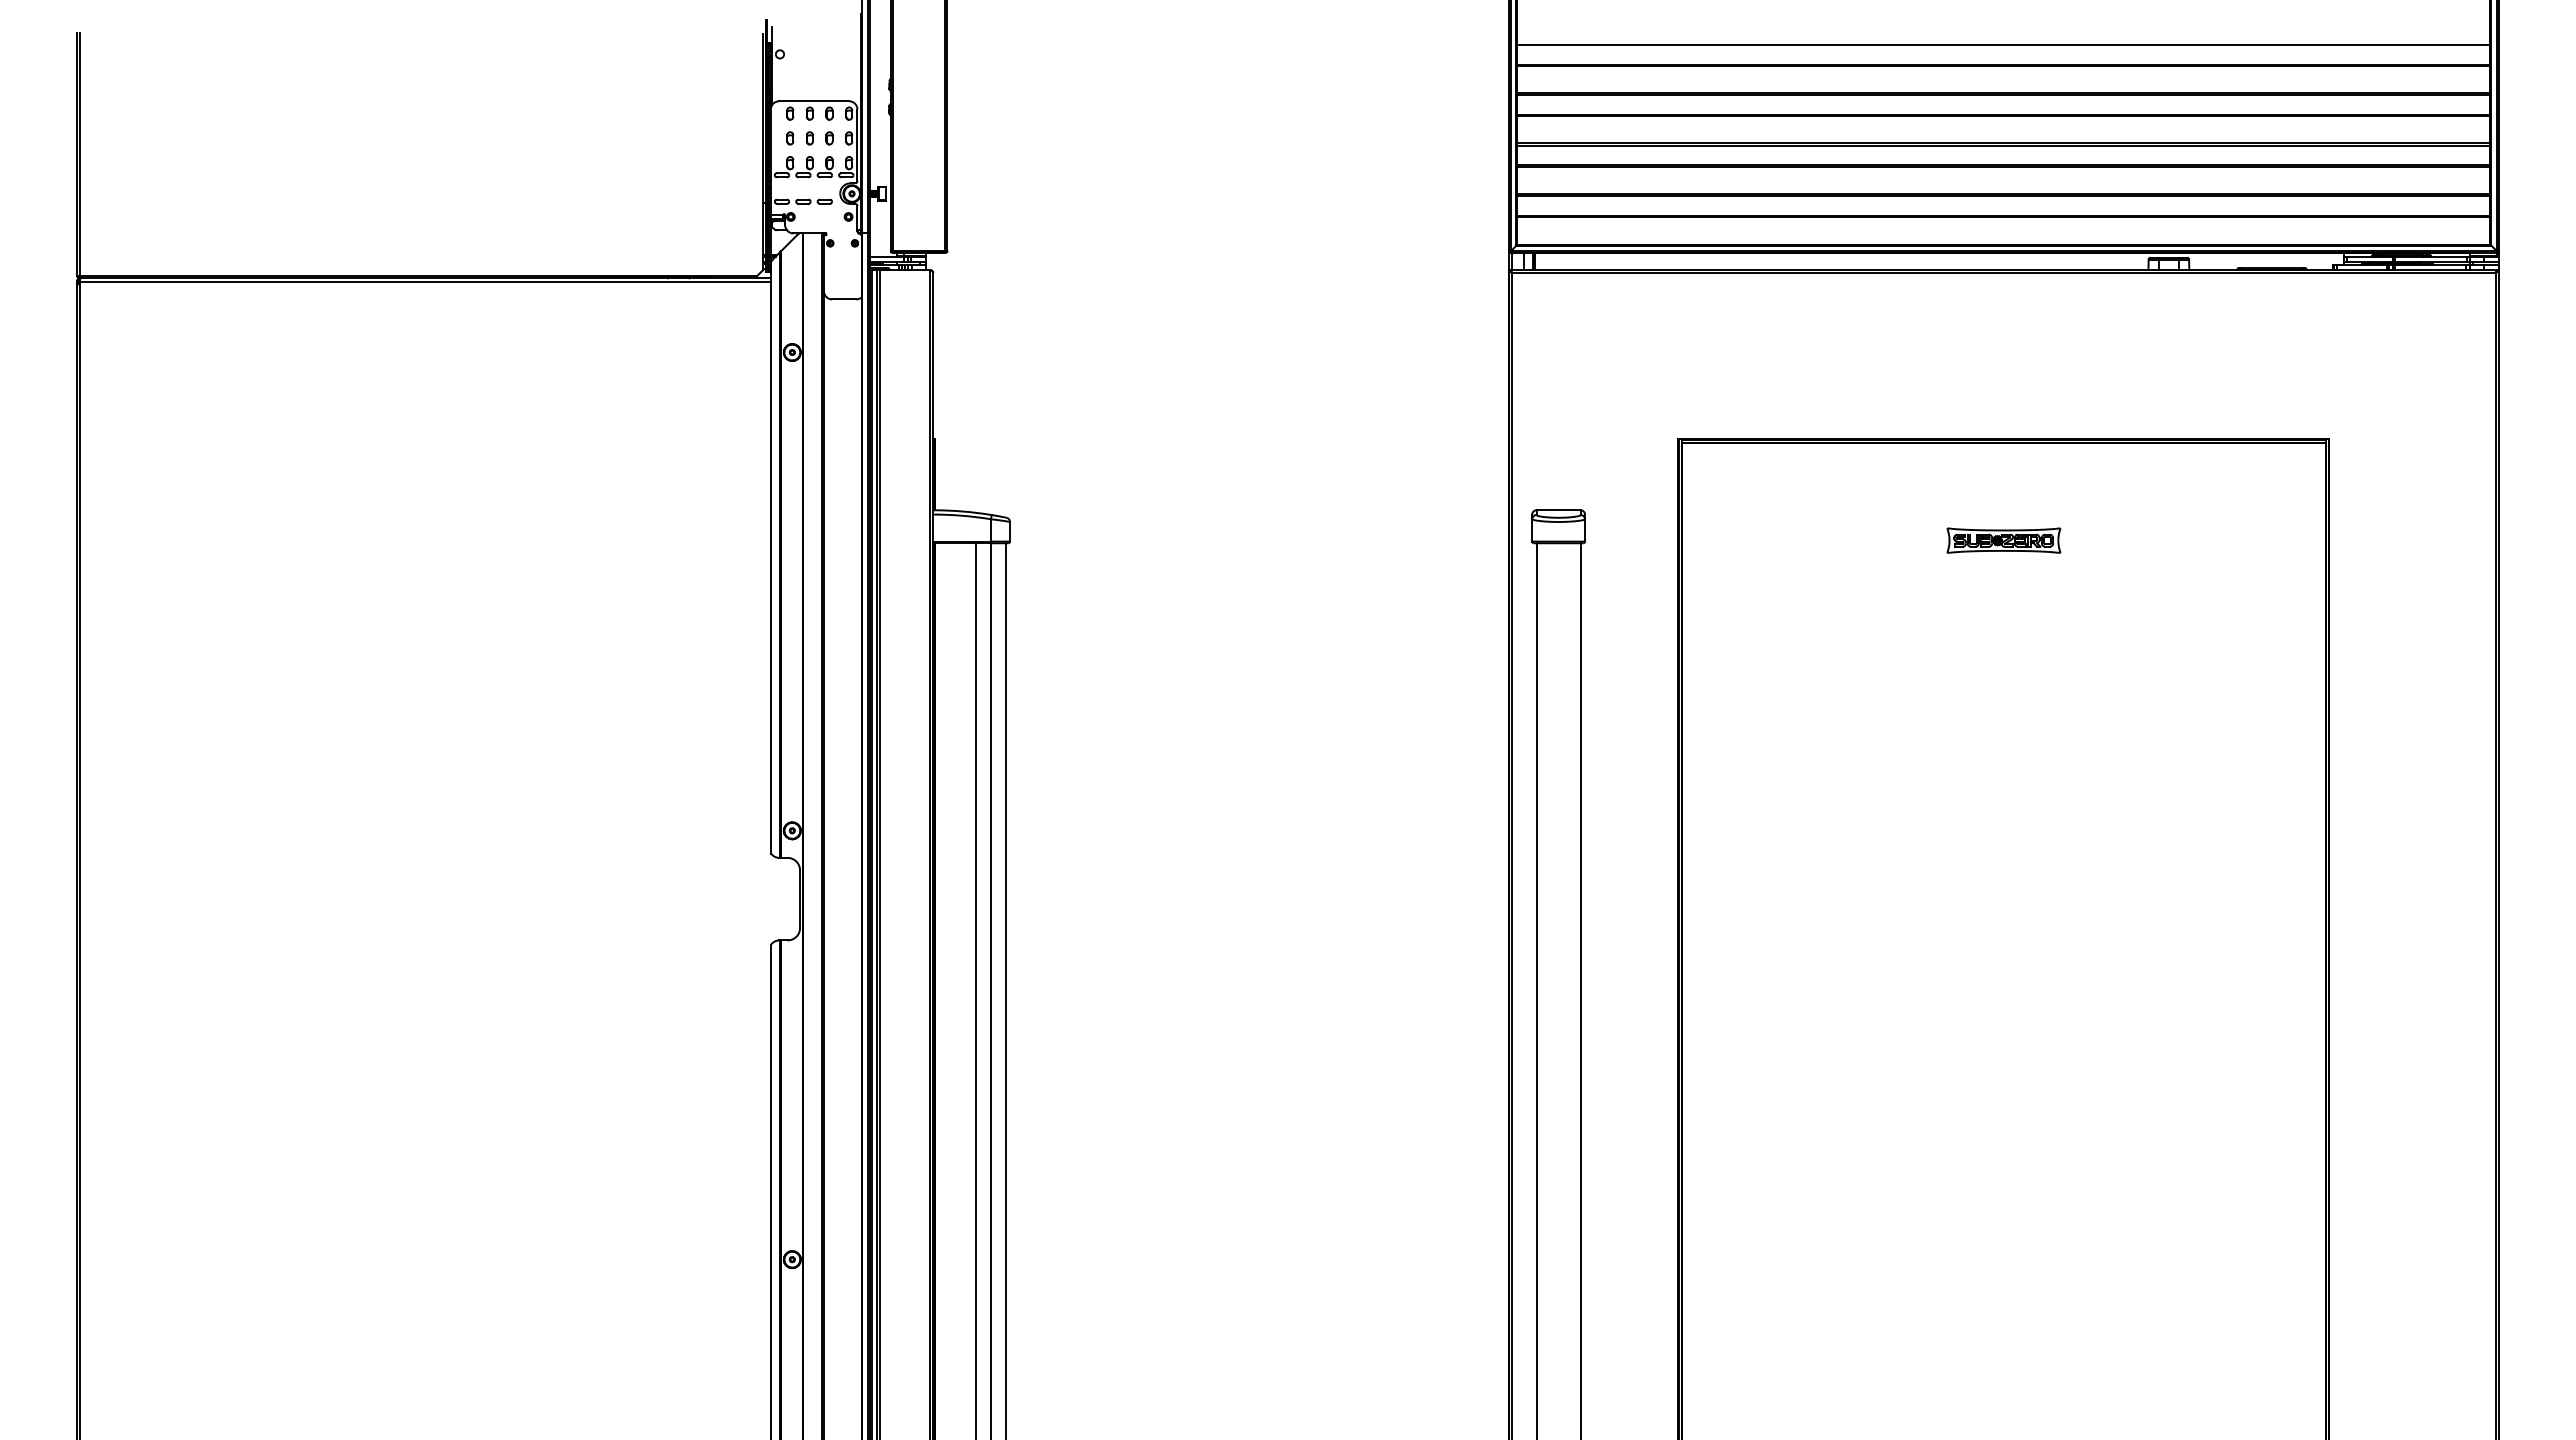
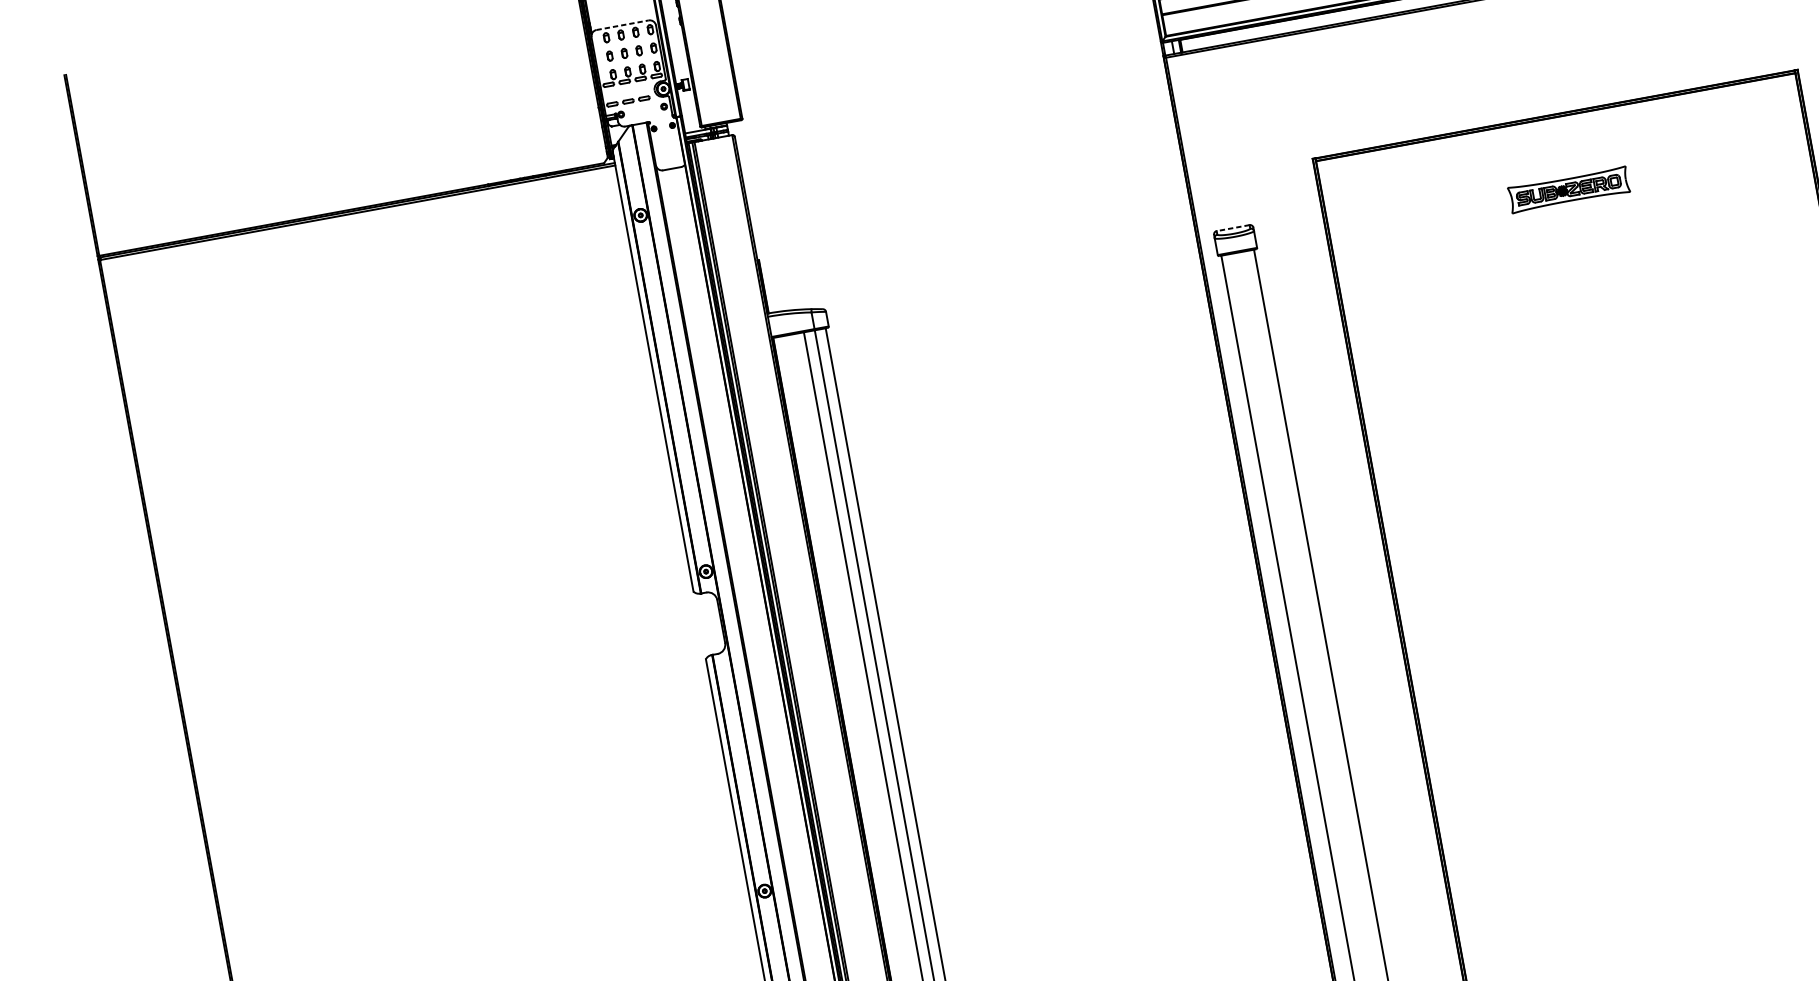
line: (814, 101) -> (622, 25), solid -> dashed
line: (1558, 510) -> (1233, 228), solid -> dashed
part: (2003, 540) -> (1568, 189), size x1.4

